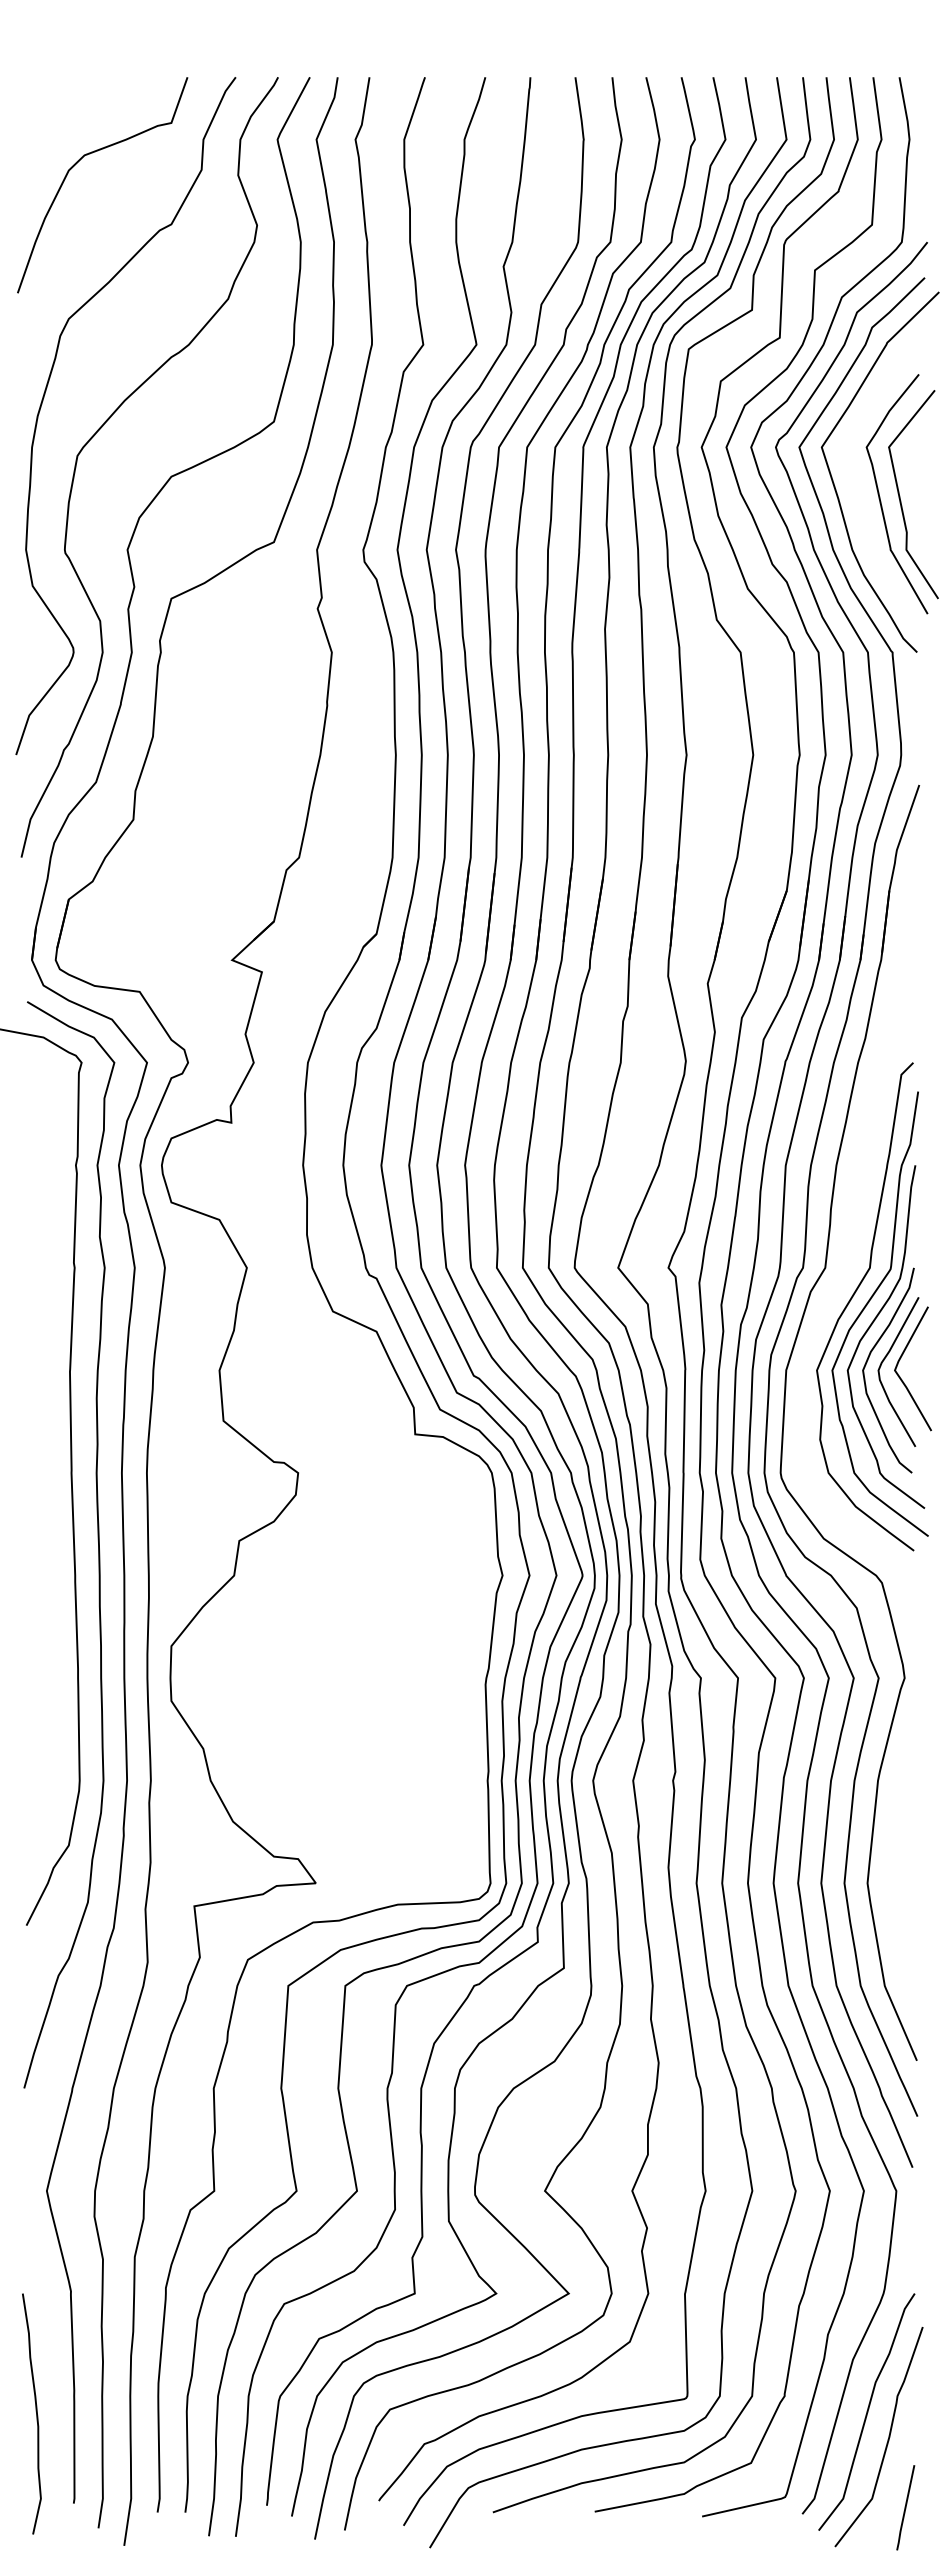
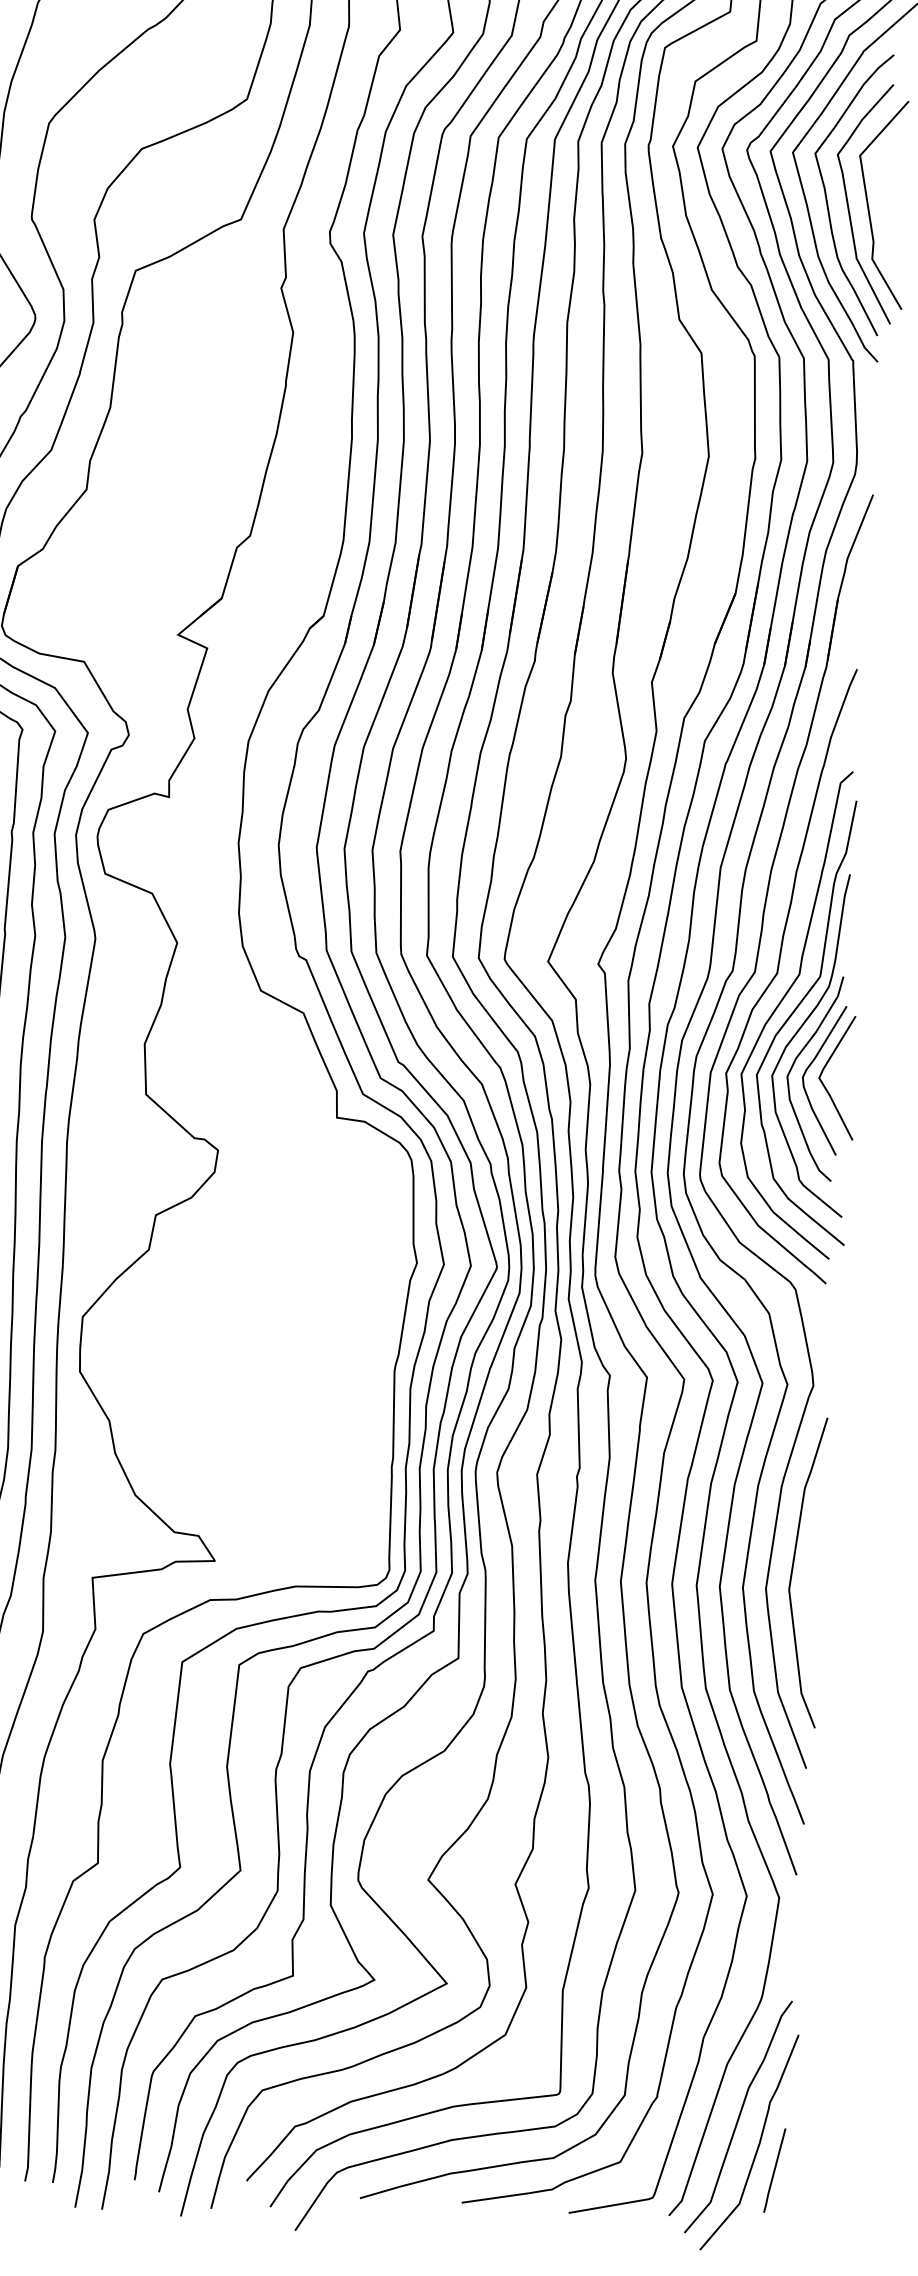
curve: (858, 490) -> (827, 197), added
curve: (848, 1268) -> (778, 973), added
curve: (894, 1859) -> (794, 1566), added
line: (905, 2507) -> (774, 2170), moved

